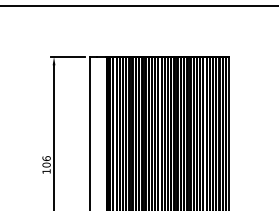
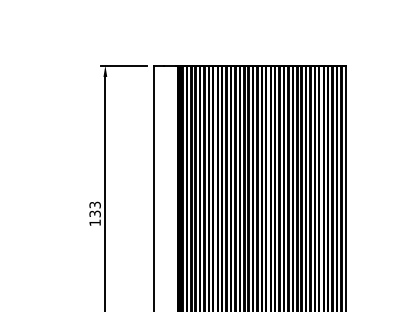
text: (46, 161) -> (94, 209), 106 -> 133

